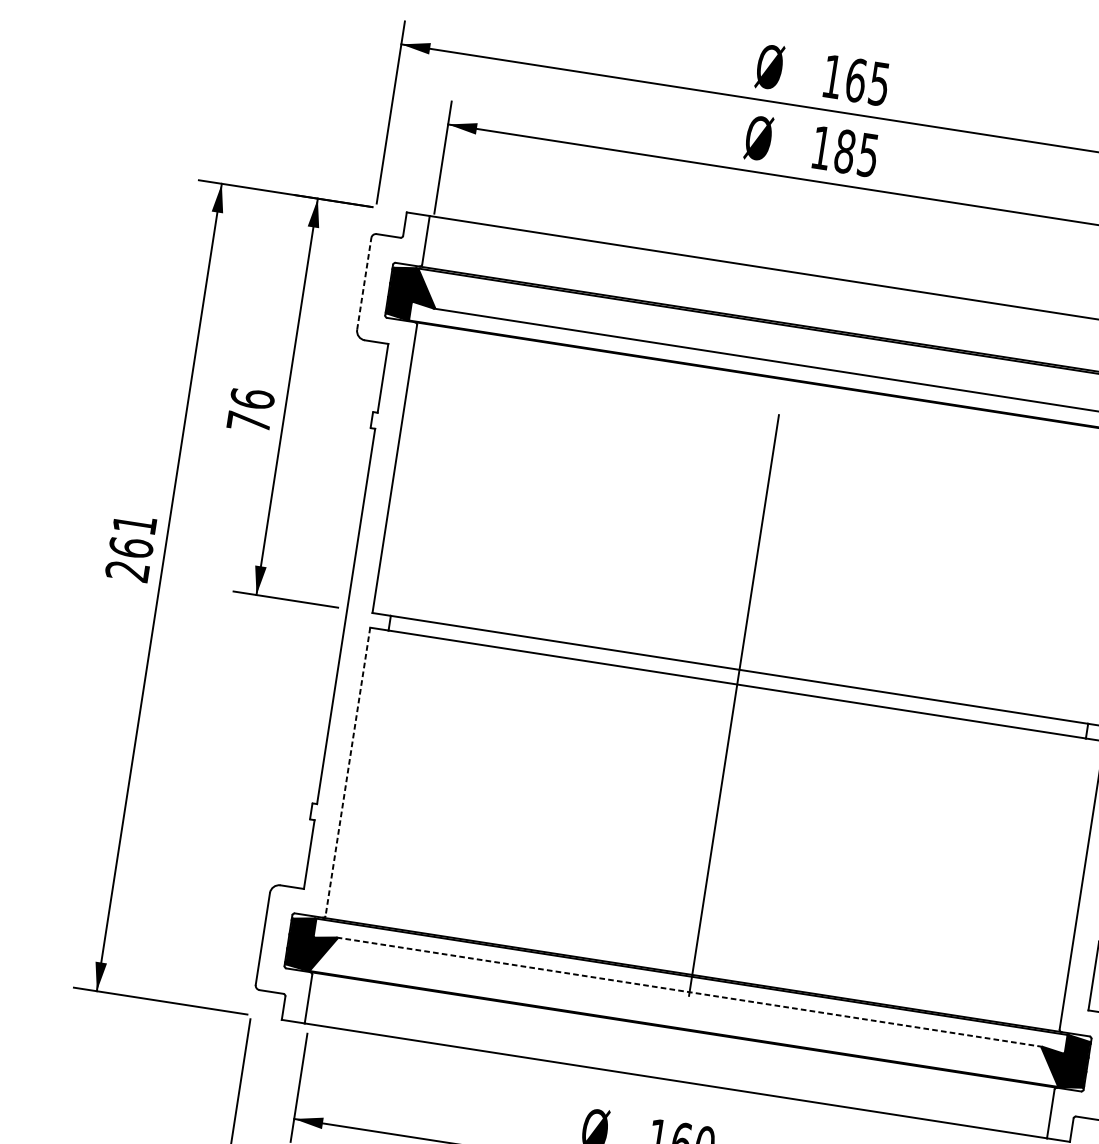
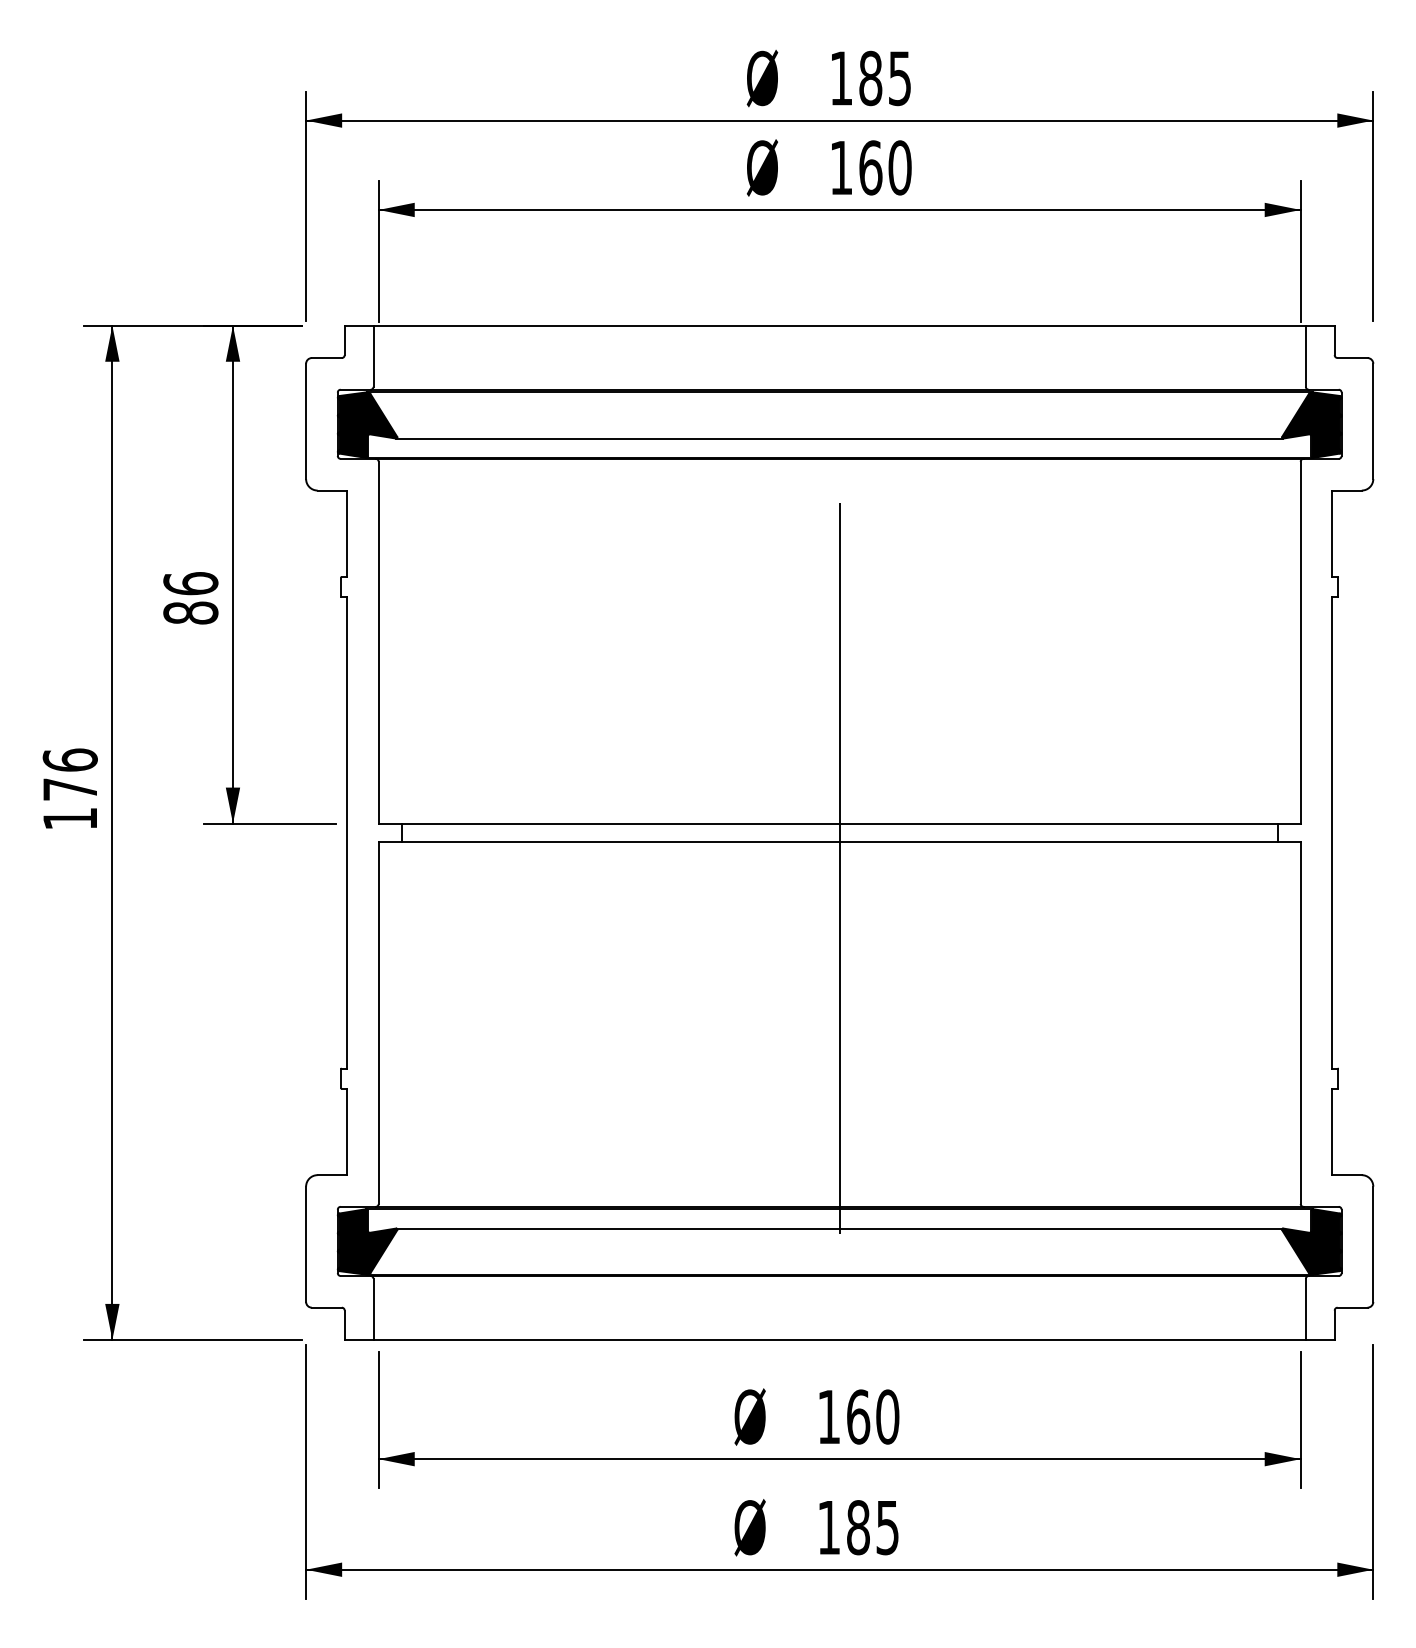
text: (855, 79) -> (870, 77), 165 -> 185
text: (856, 153) -> (885, 167), 185 -> 160
line: (364, 283) -> (306, 421), dashed -> solid
text: (248, 421) -> (190, 612), 76 -> 86
text: (130, 547) -> (69, 789), 261 -> 176
line: (347, 772) -> (378, 1023), dashed -> solid
line: (689, 992) -> (839, 1228), dashed -> solid

